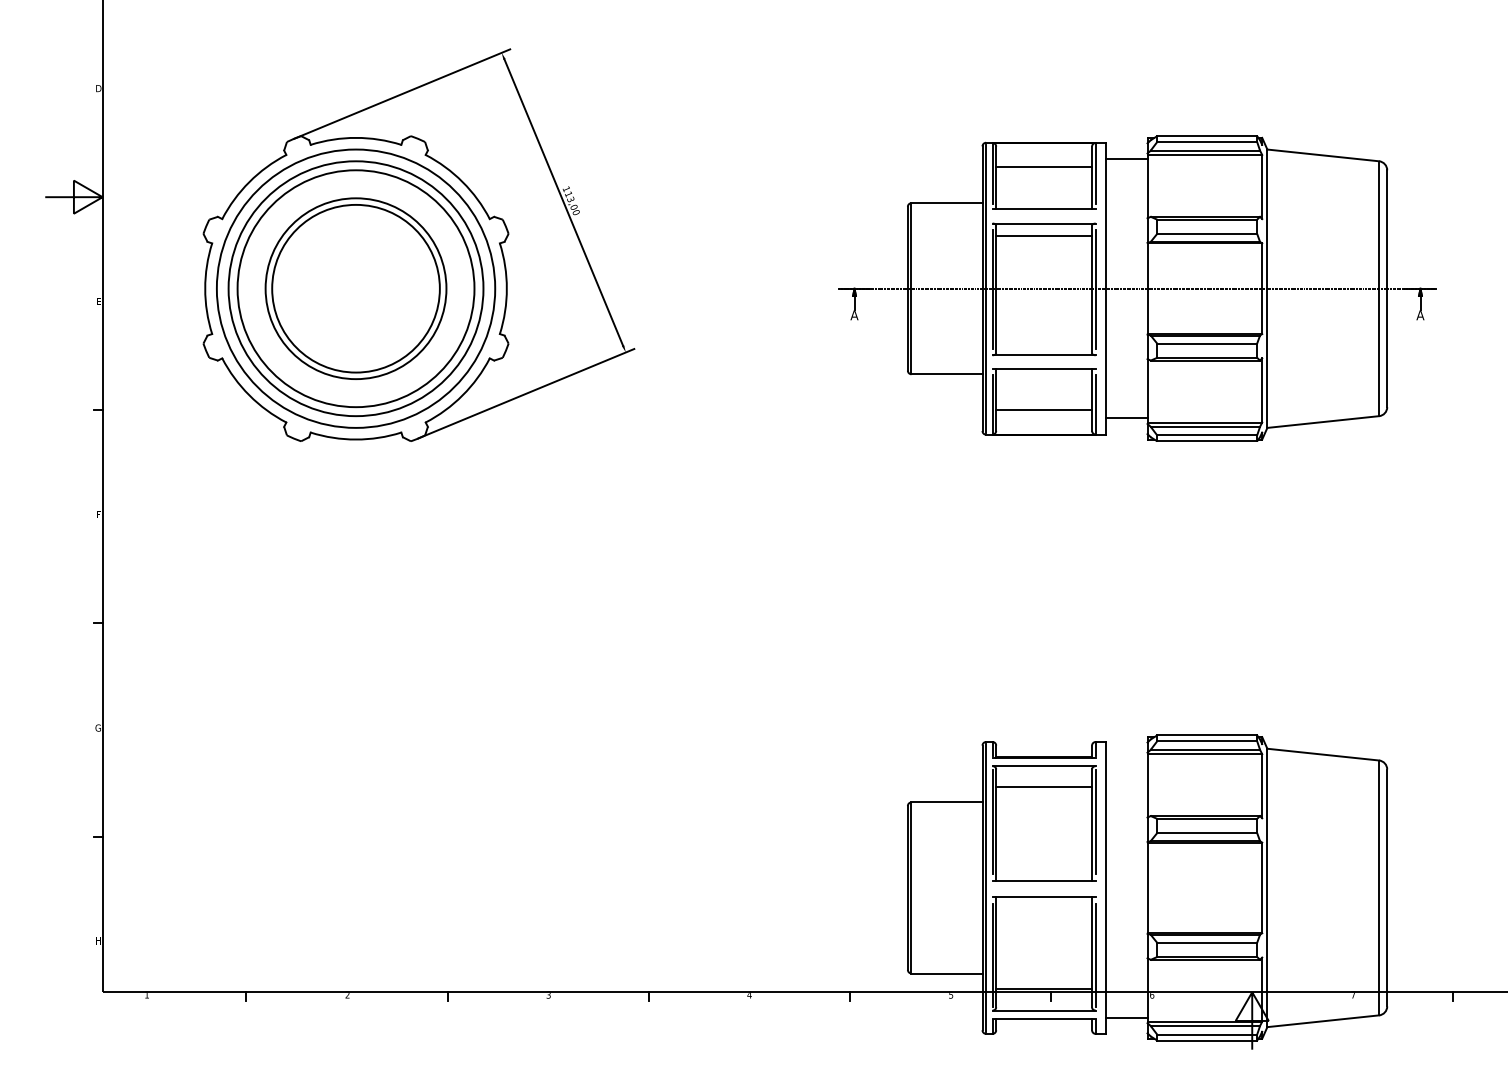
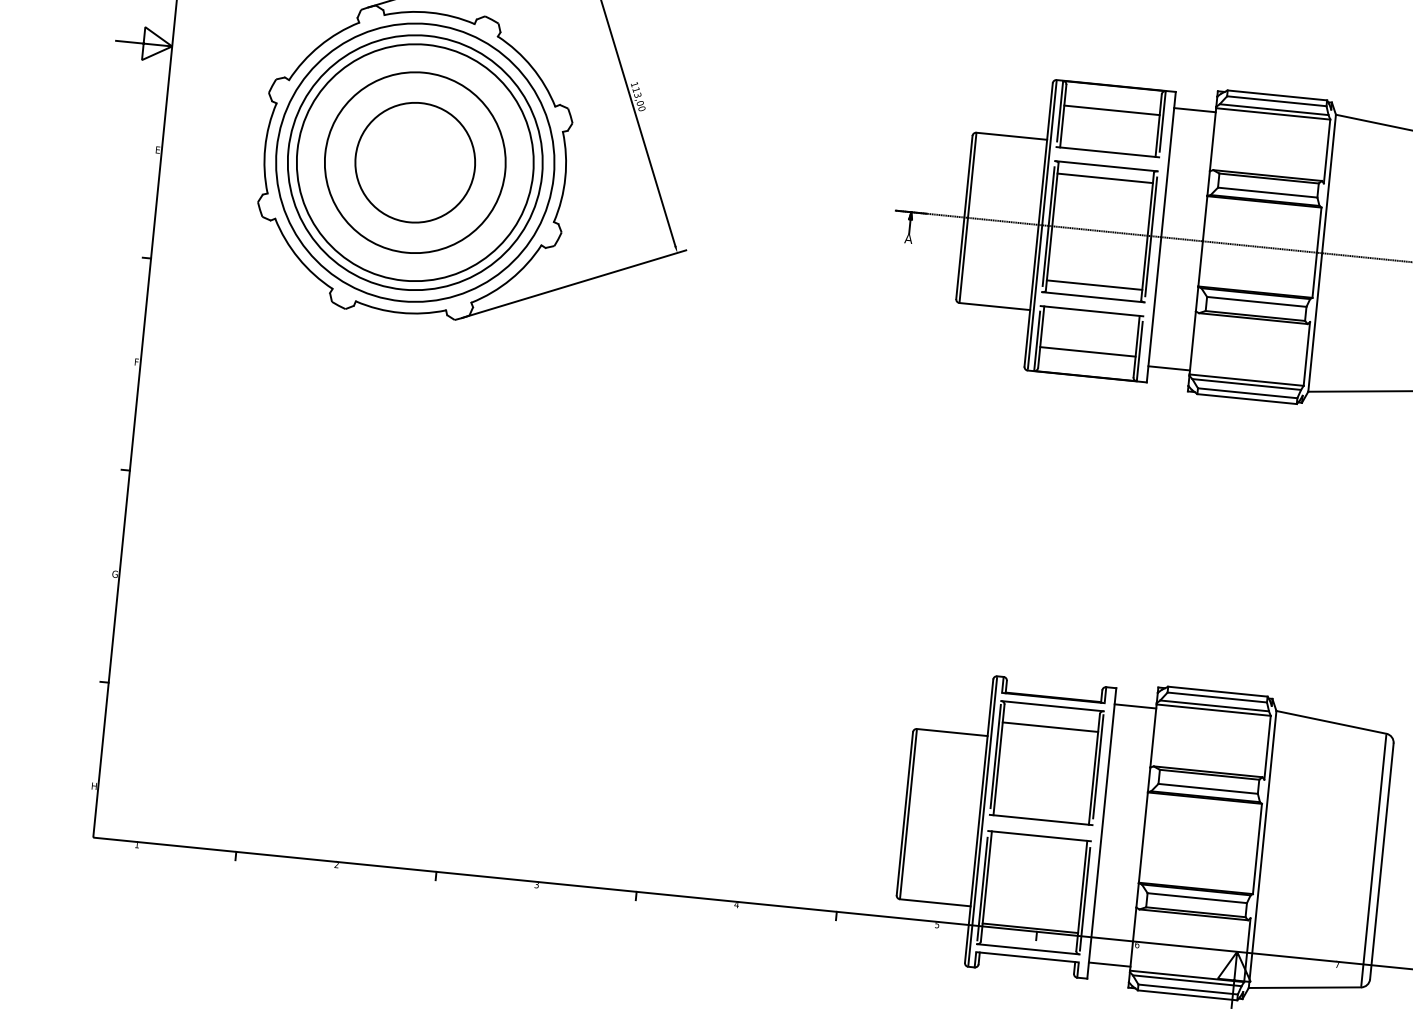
circle: (355, 288) -> (414, 162), size x0.71
line: (1044, 343) -> (1094, 285), added
line: (1126, 758) -> (1135, 706), added

